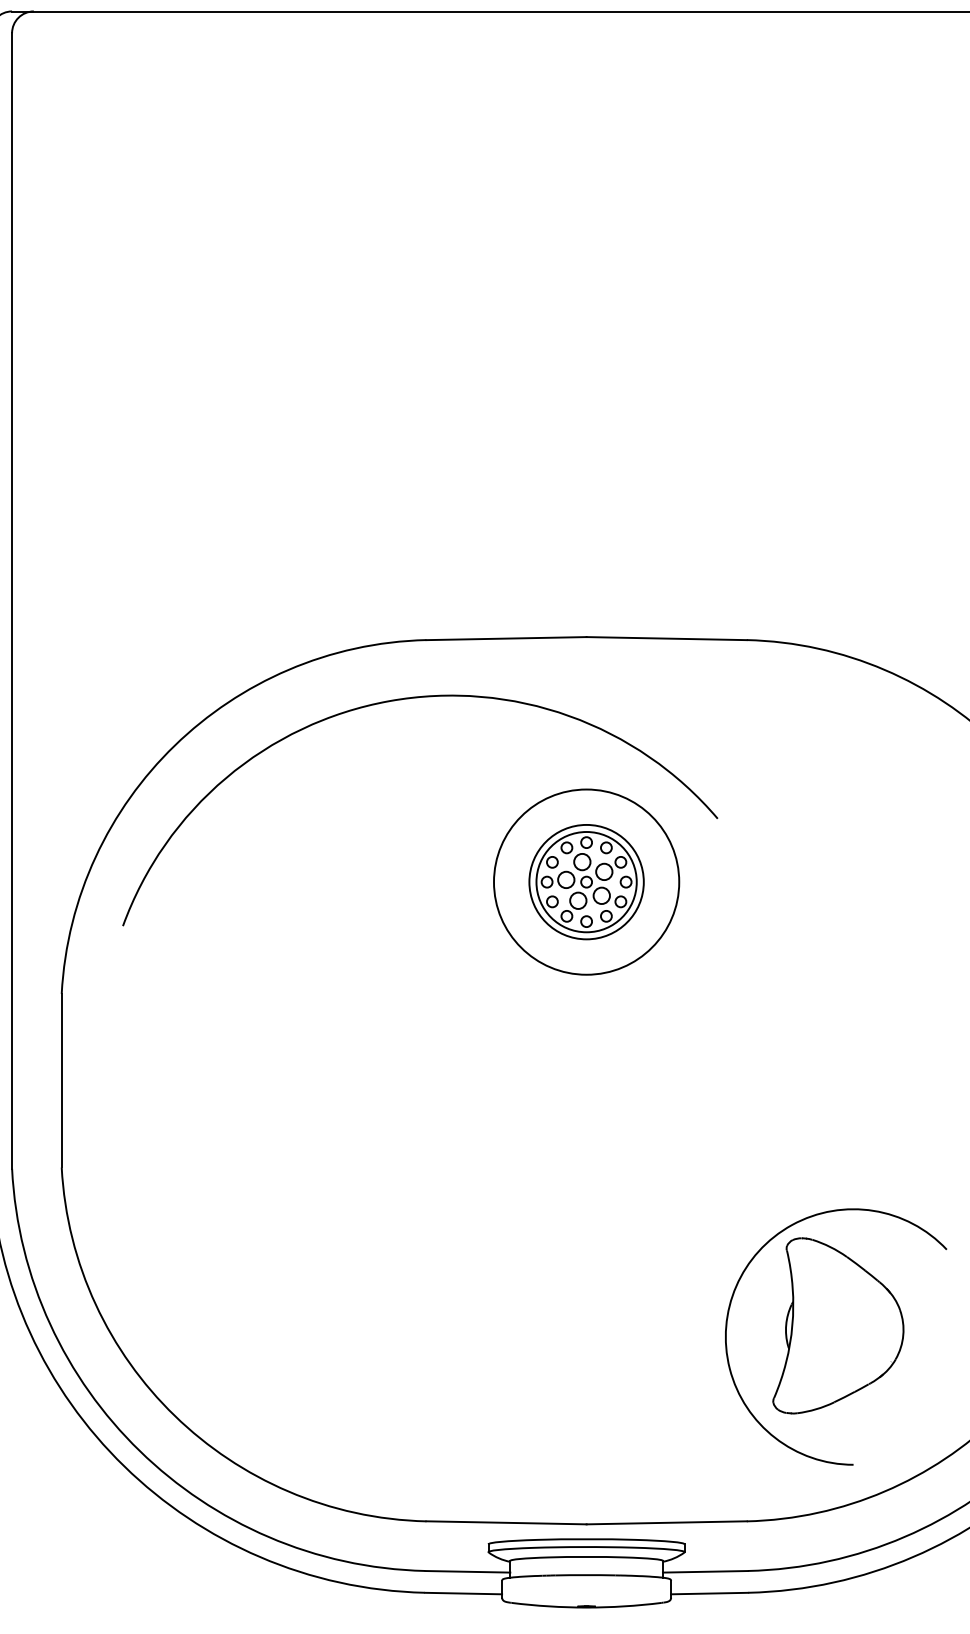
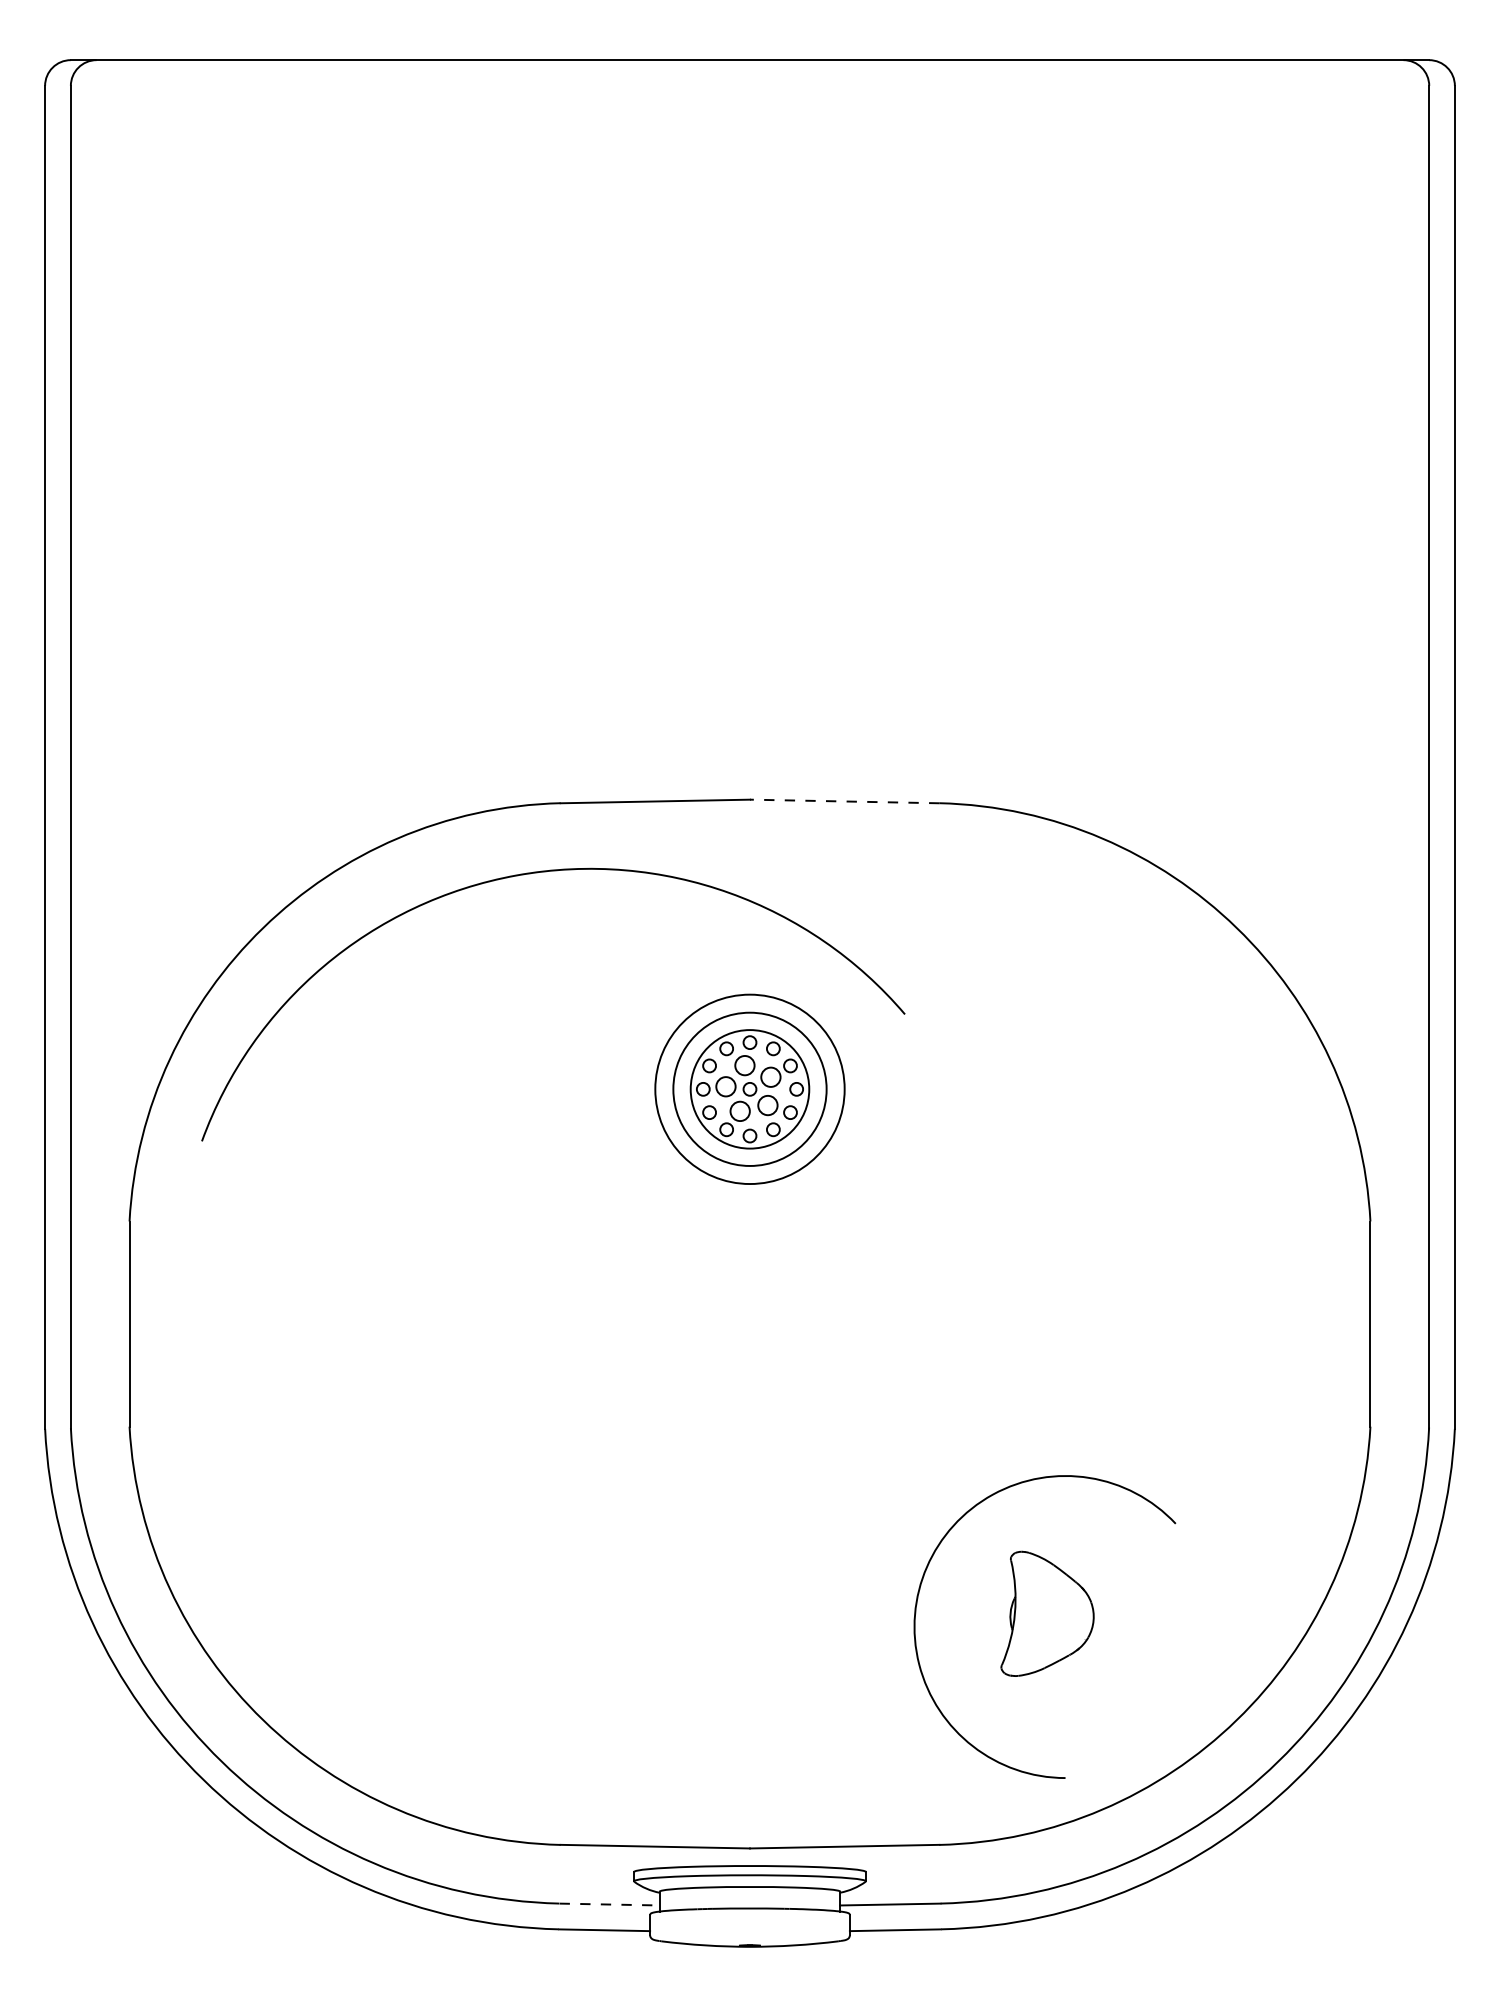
line: (666, 638) -> (844, 801), solid -> dashed
circle: (586, 881) -> (749, 1088), size x0.7
circle: (586, 881) -> (749, 1088), size x1.4
part: (838, 1325) -> (1047, 1613), size x0.6
line: (468, 1571) -> (610, 1904), solid -> dashed

